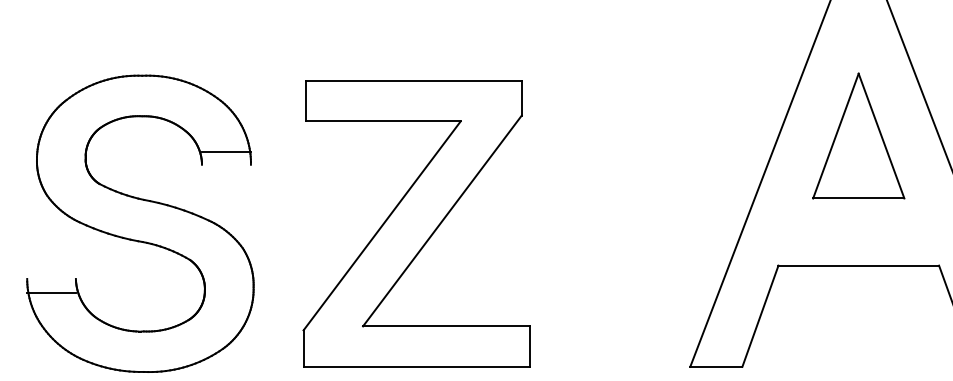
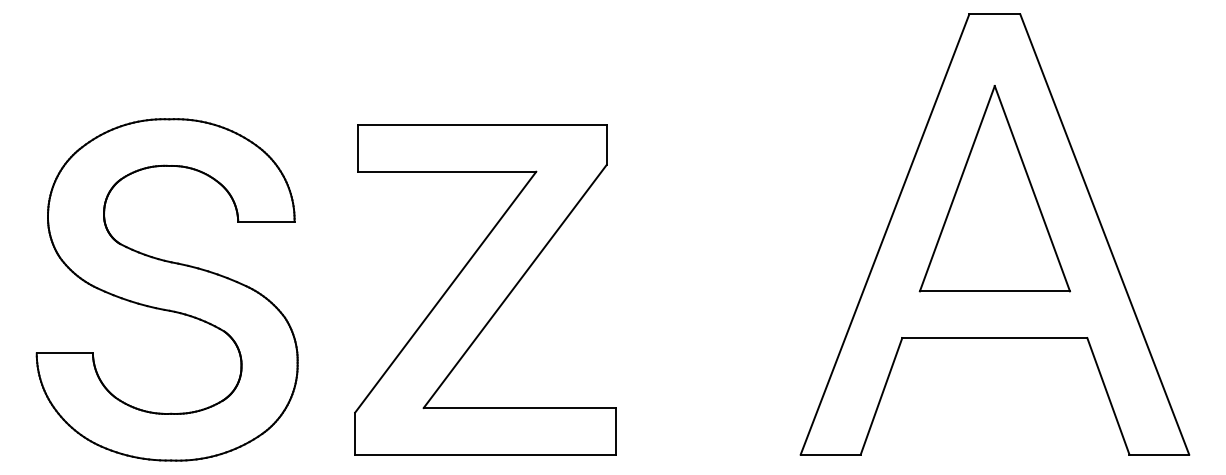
part: (858, 135) -> (994, 188), size x1.43
line: (226, 151) -> (266, 221), moved
line: (51, 292) -> (64, 353), moved

